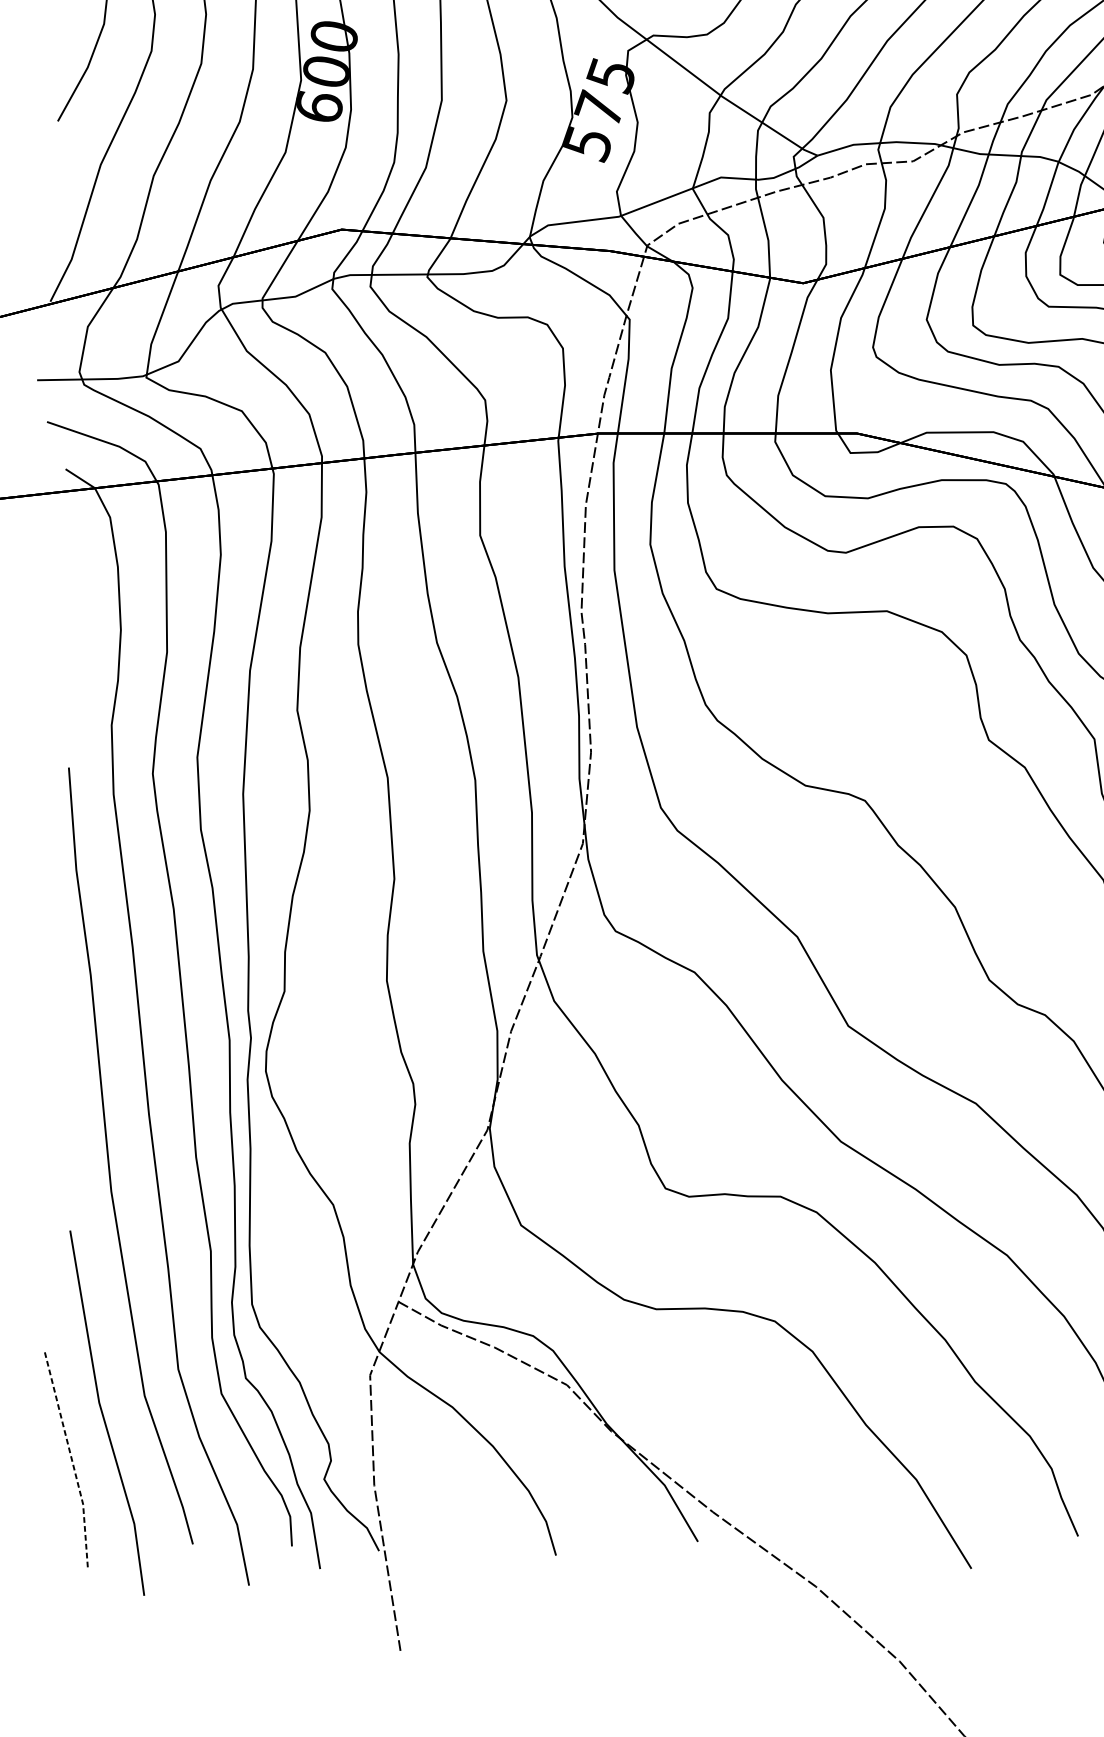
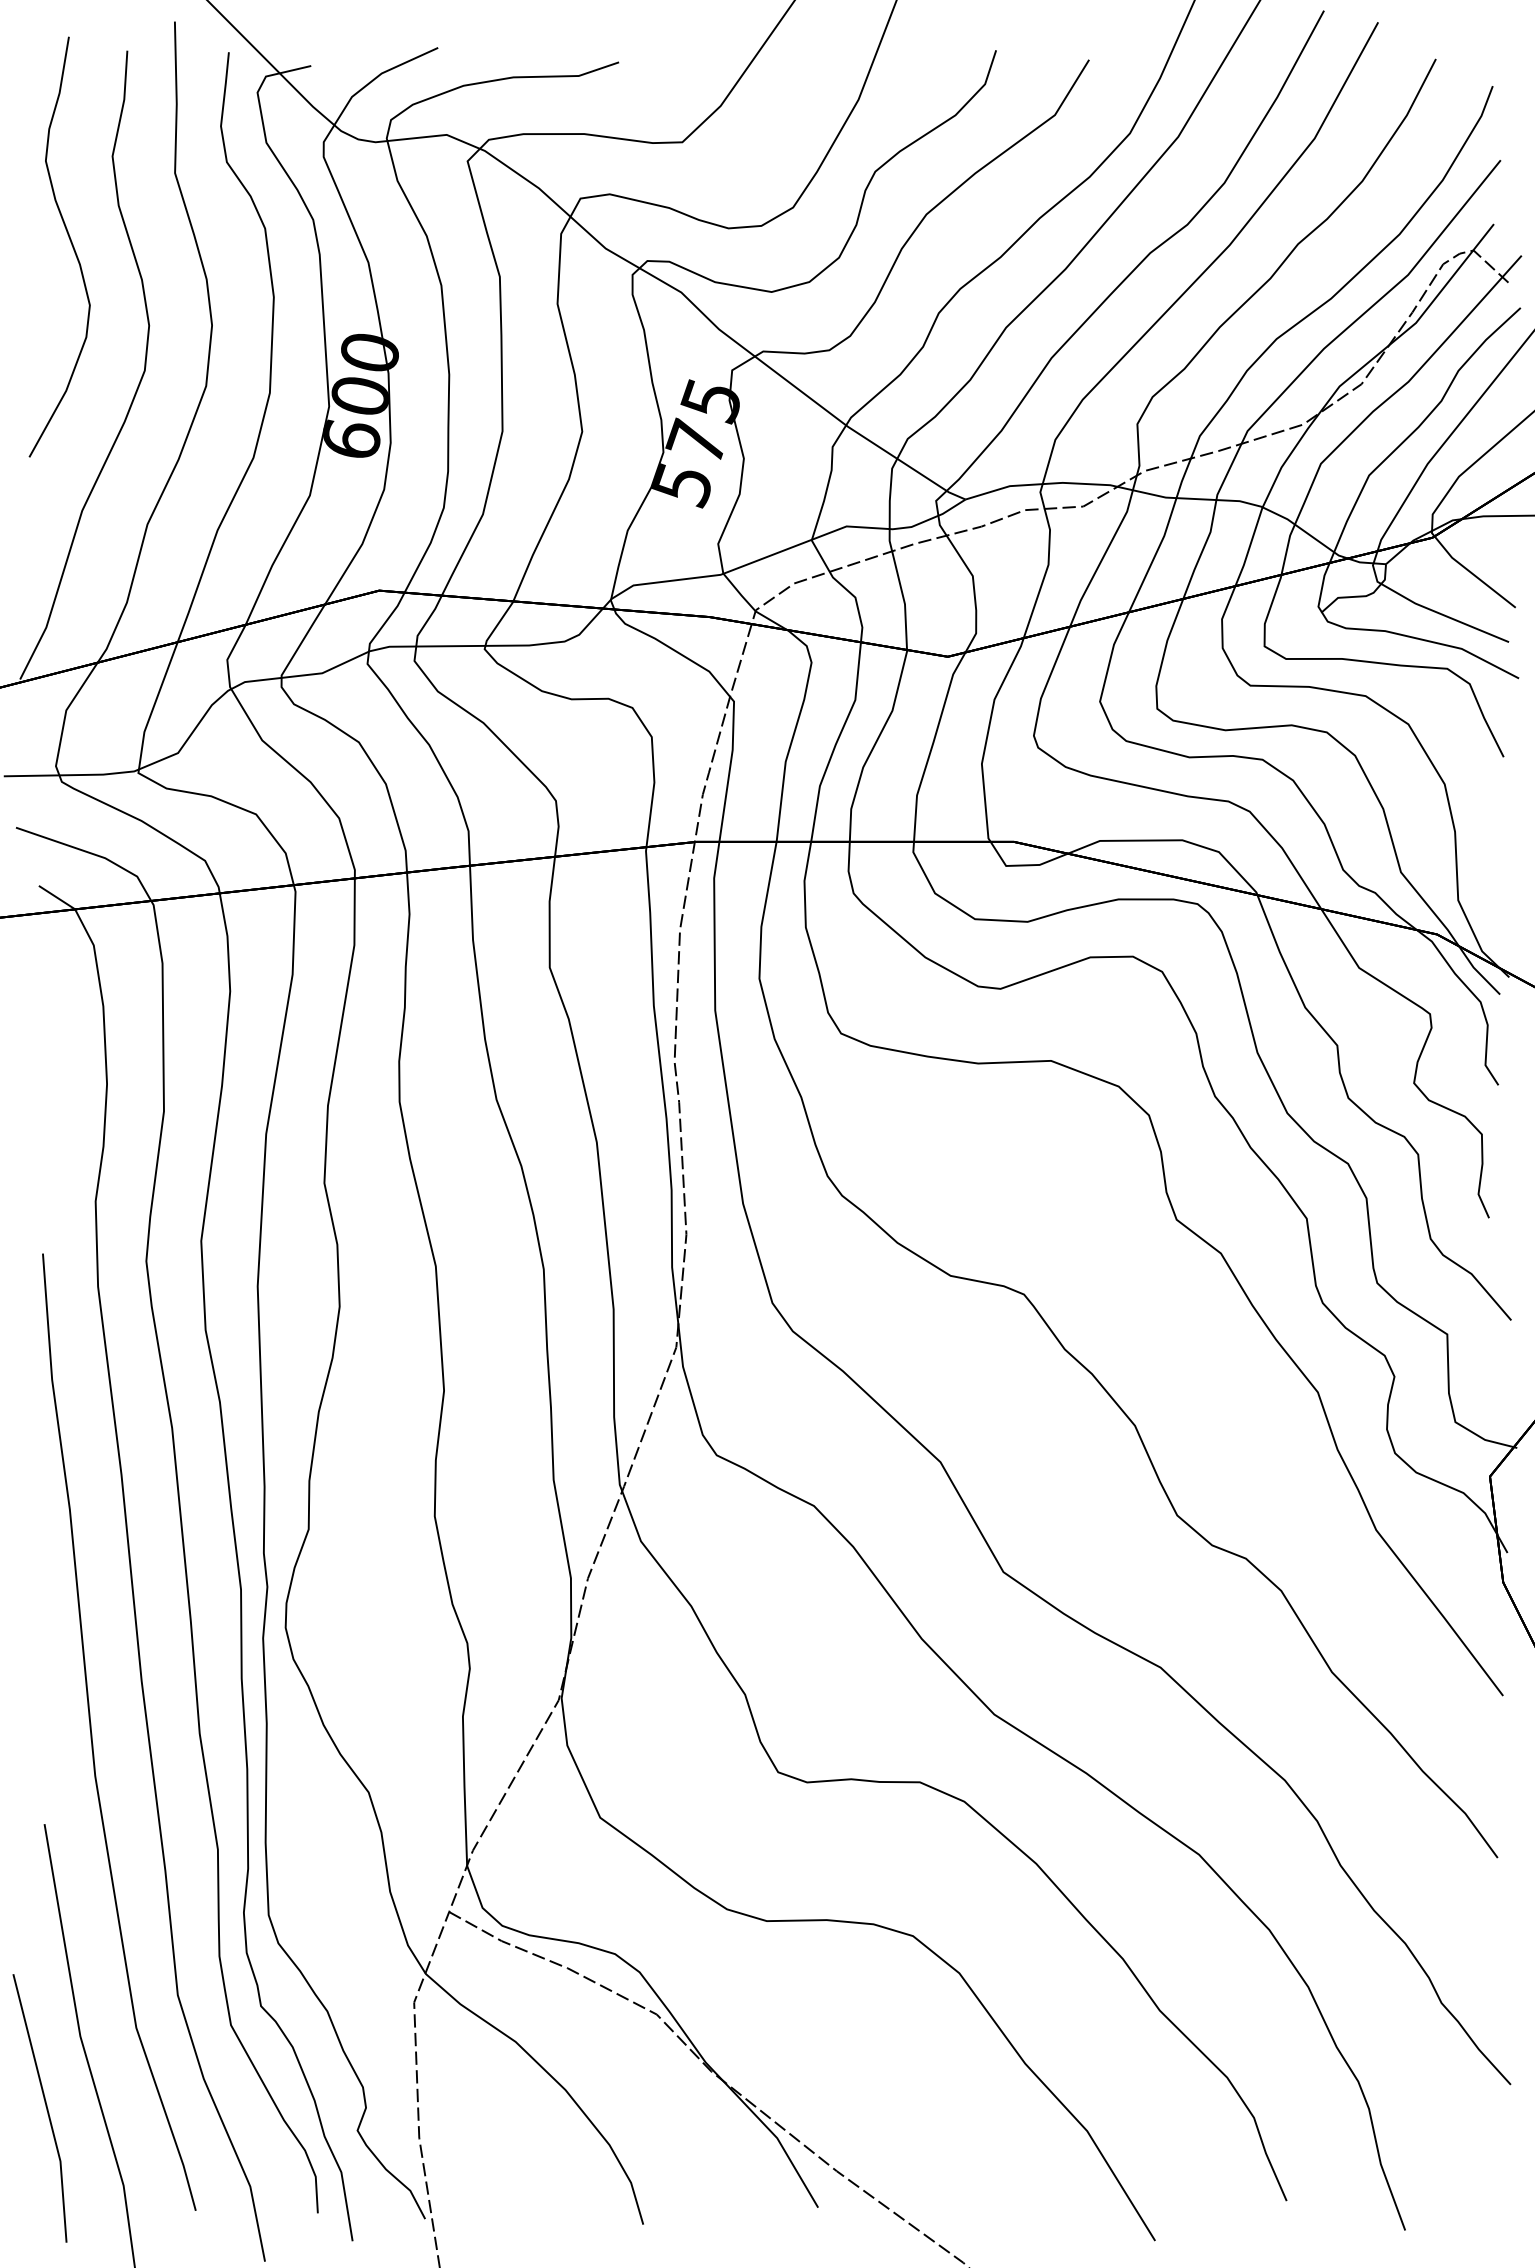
line: (72, 1461) -> (47, 2108), dashed -> solid

